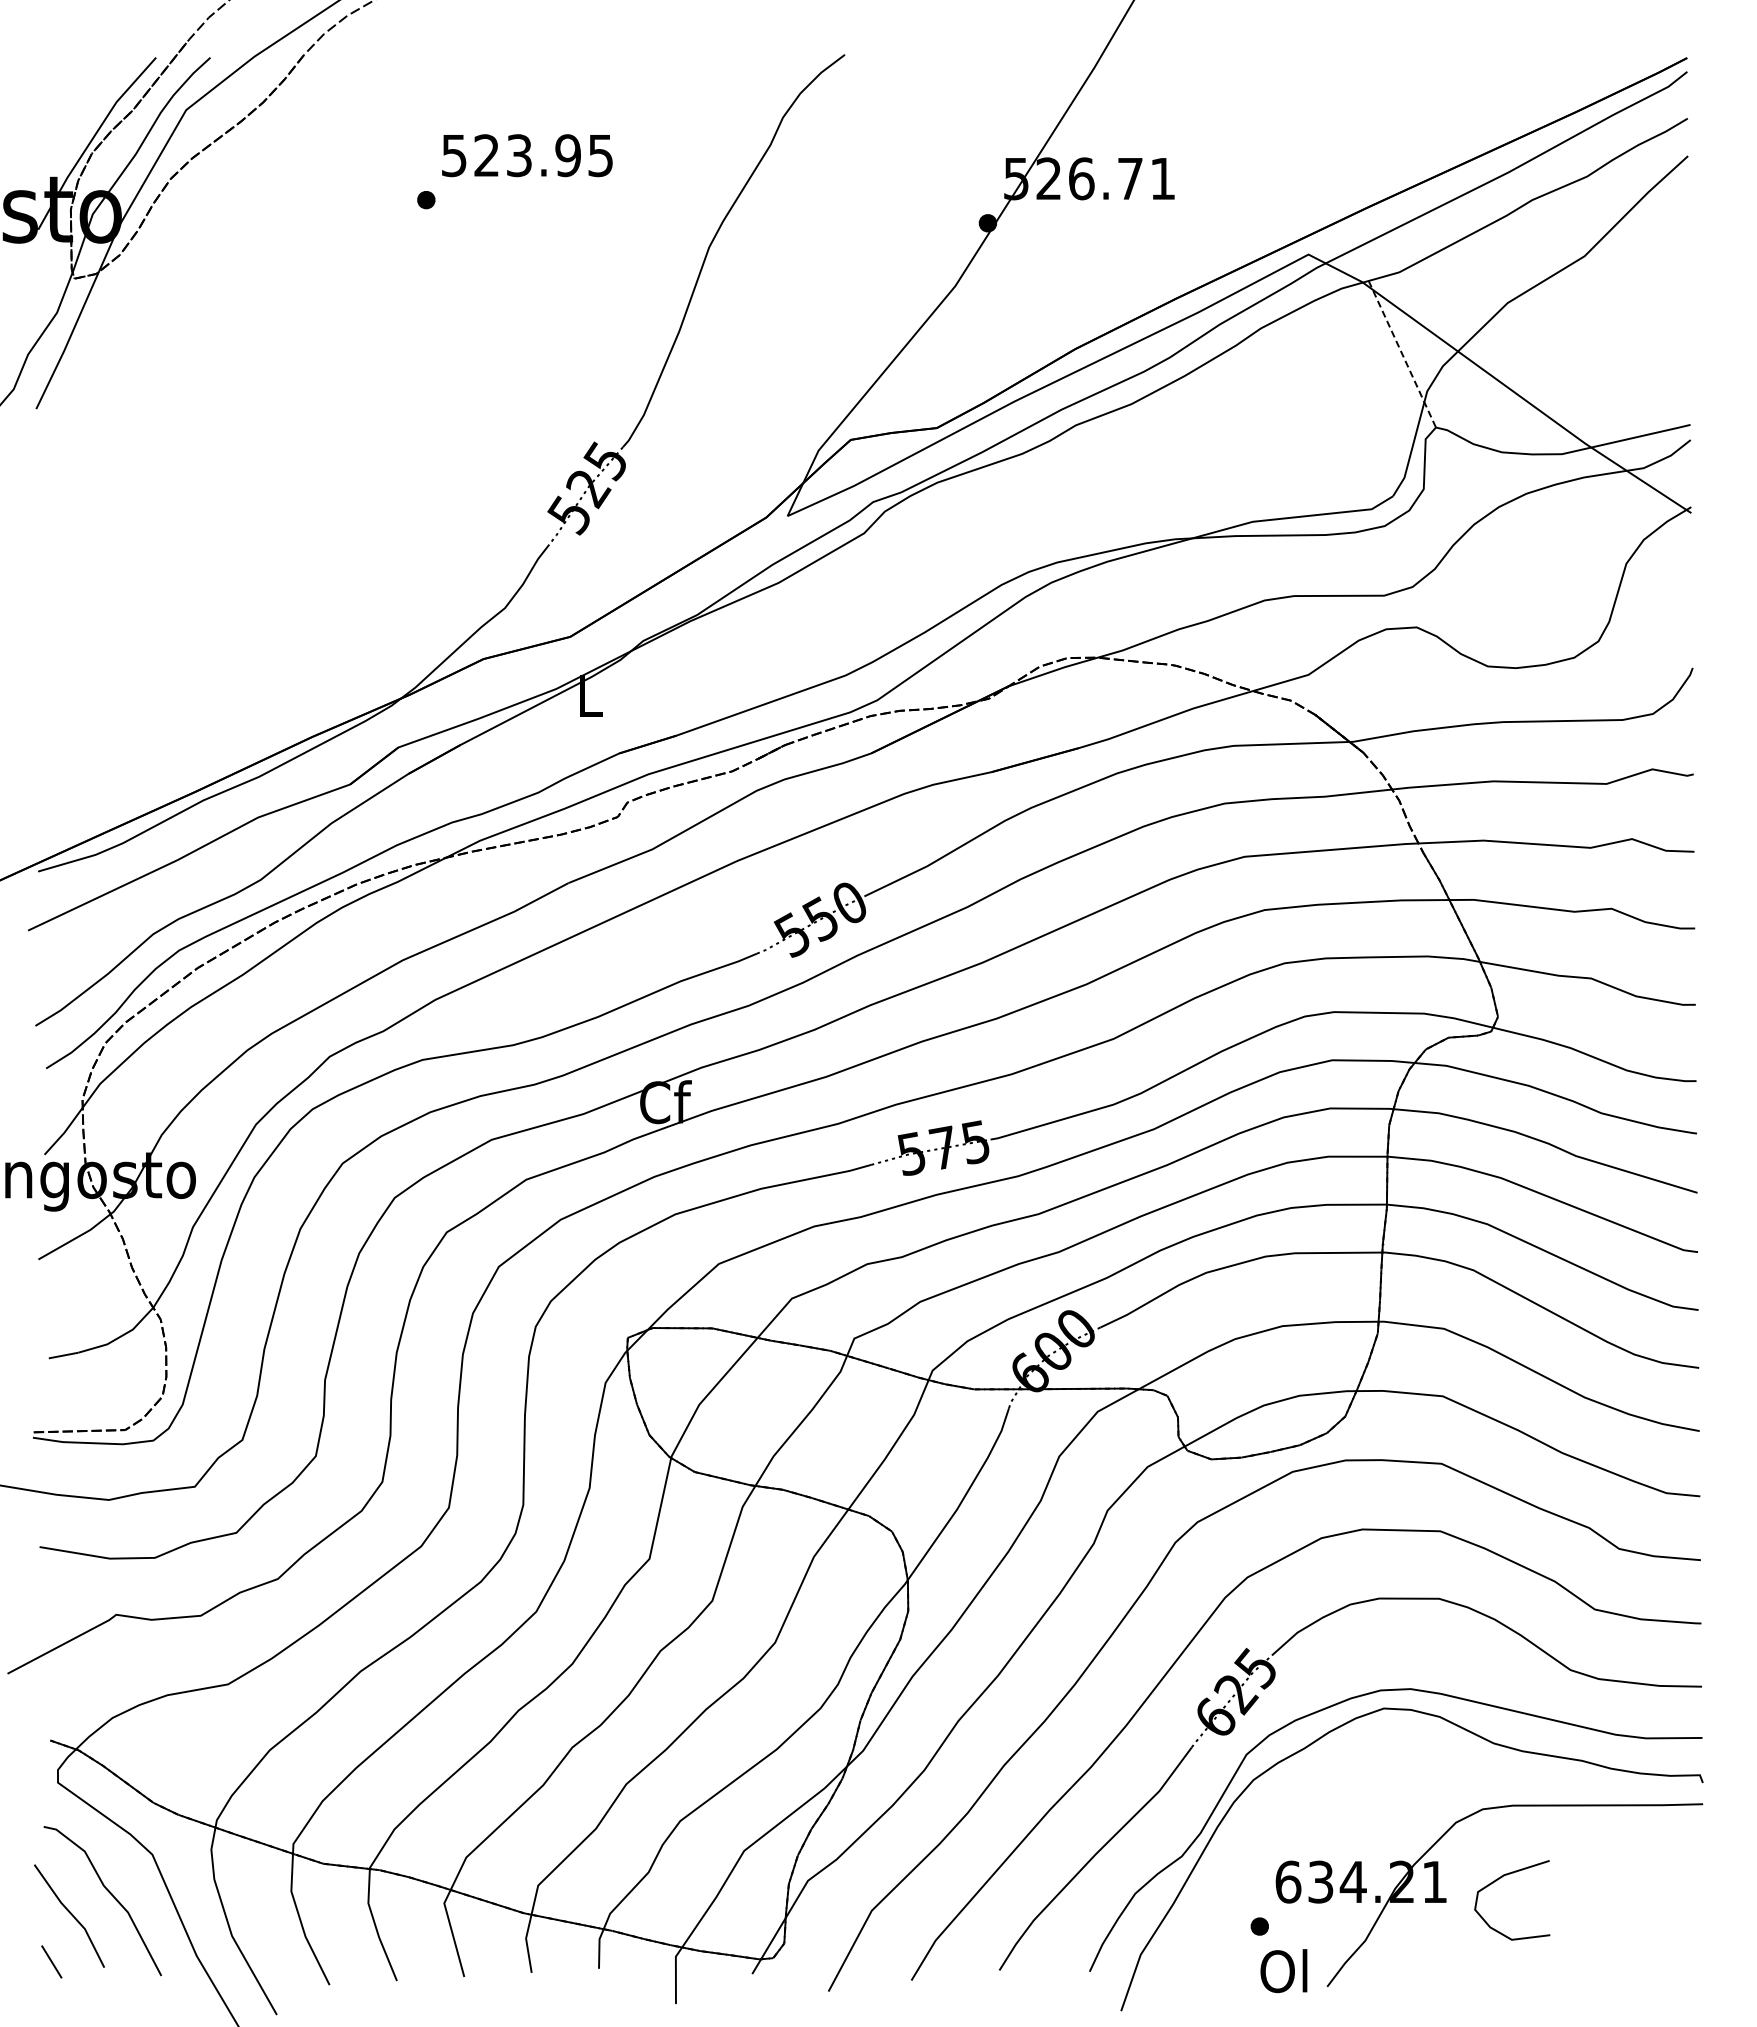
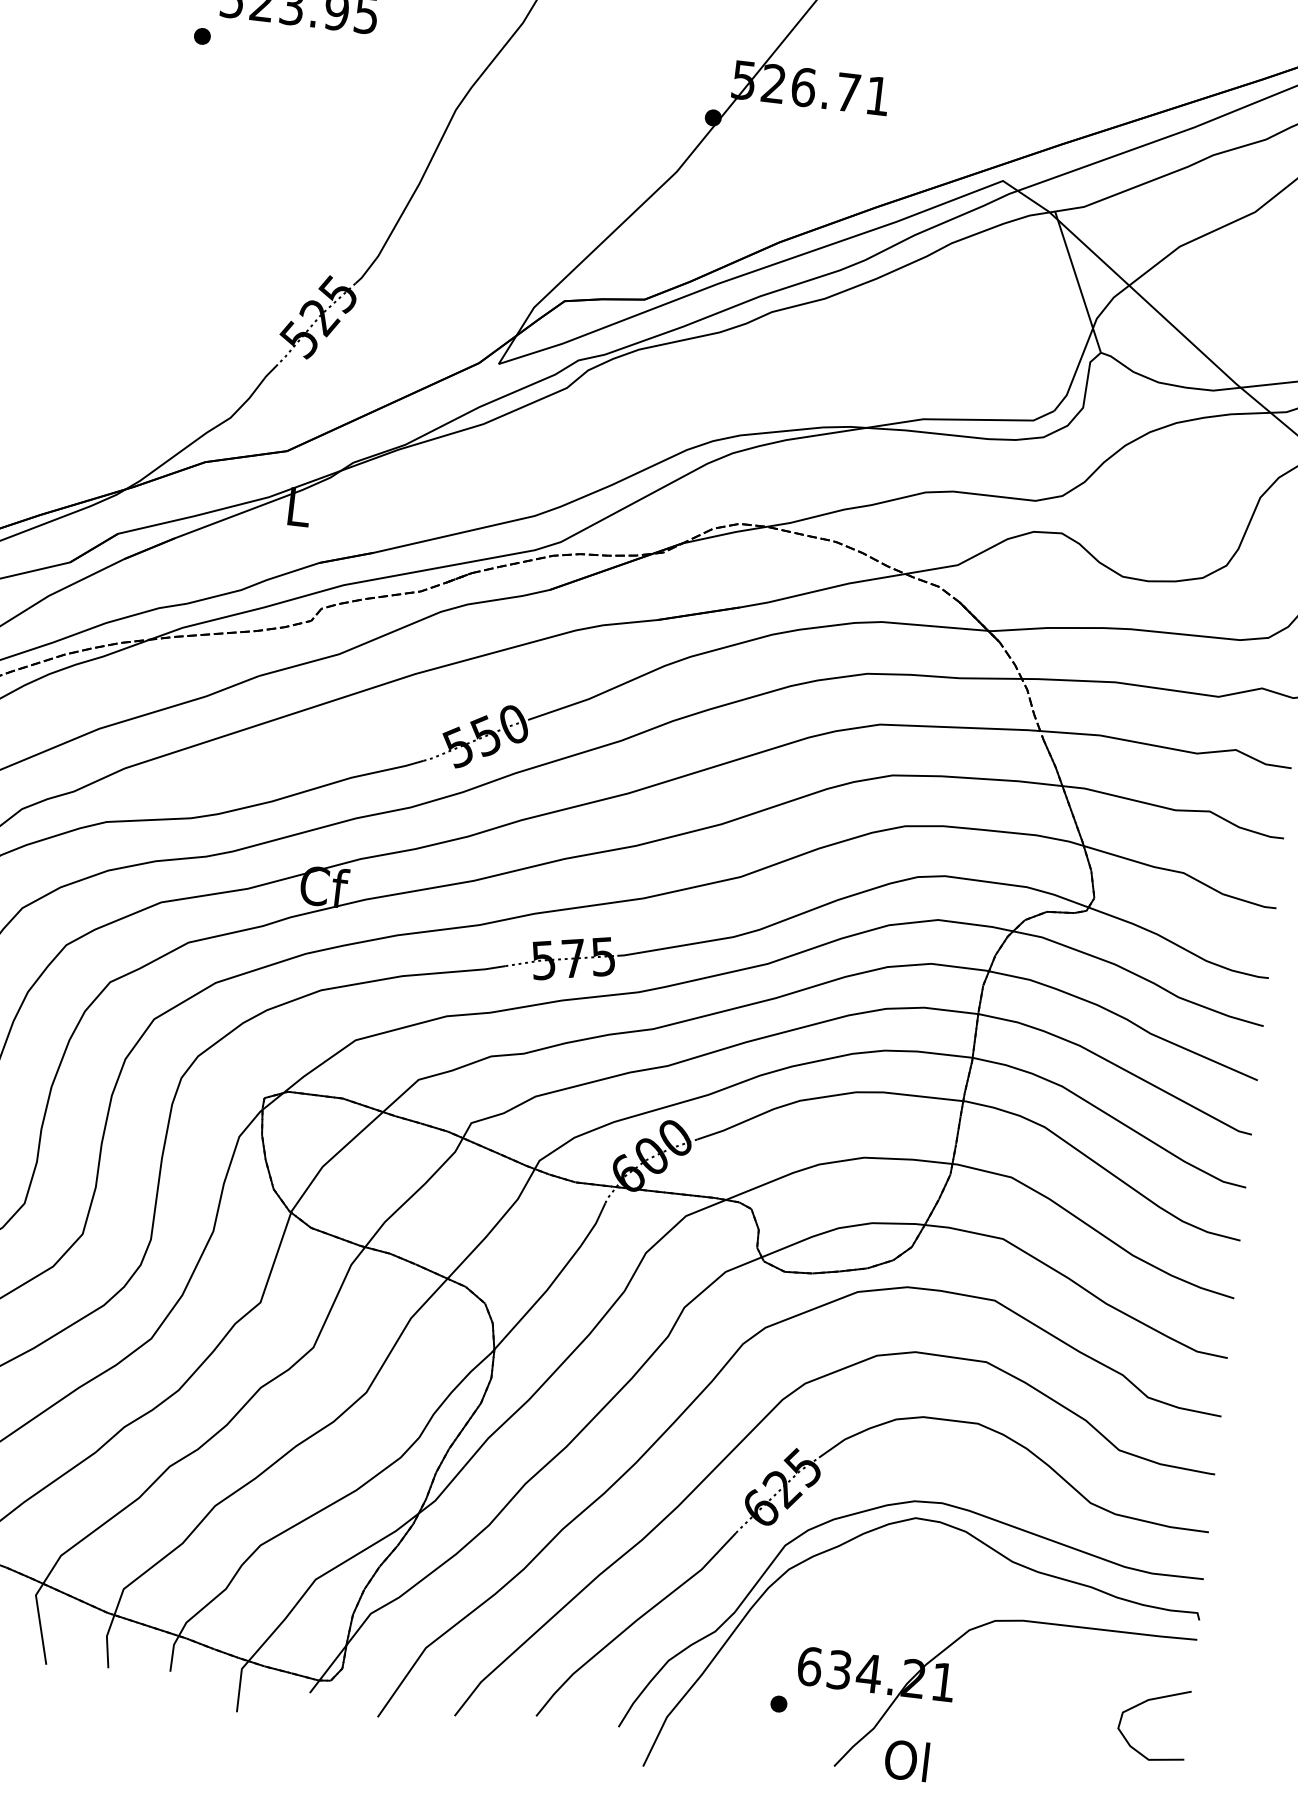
line: (1402, 354) -> (1078, 282), dashed -> solid
curve: (1501, 1878) -> (1145, 1702), moved
text: (1283, 1971) -> (906, 1760), moved

